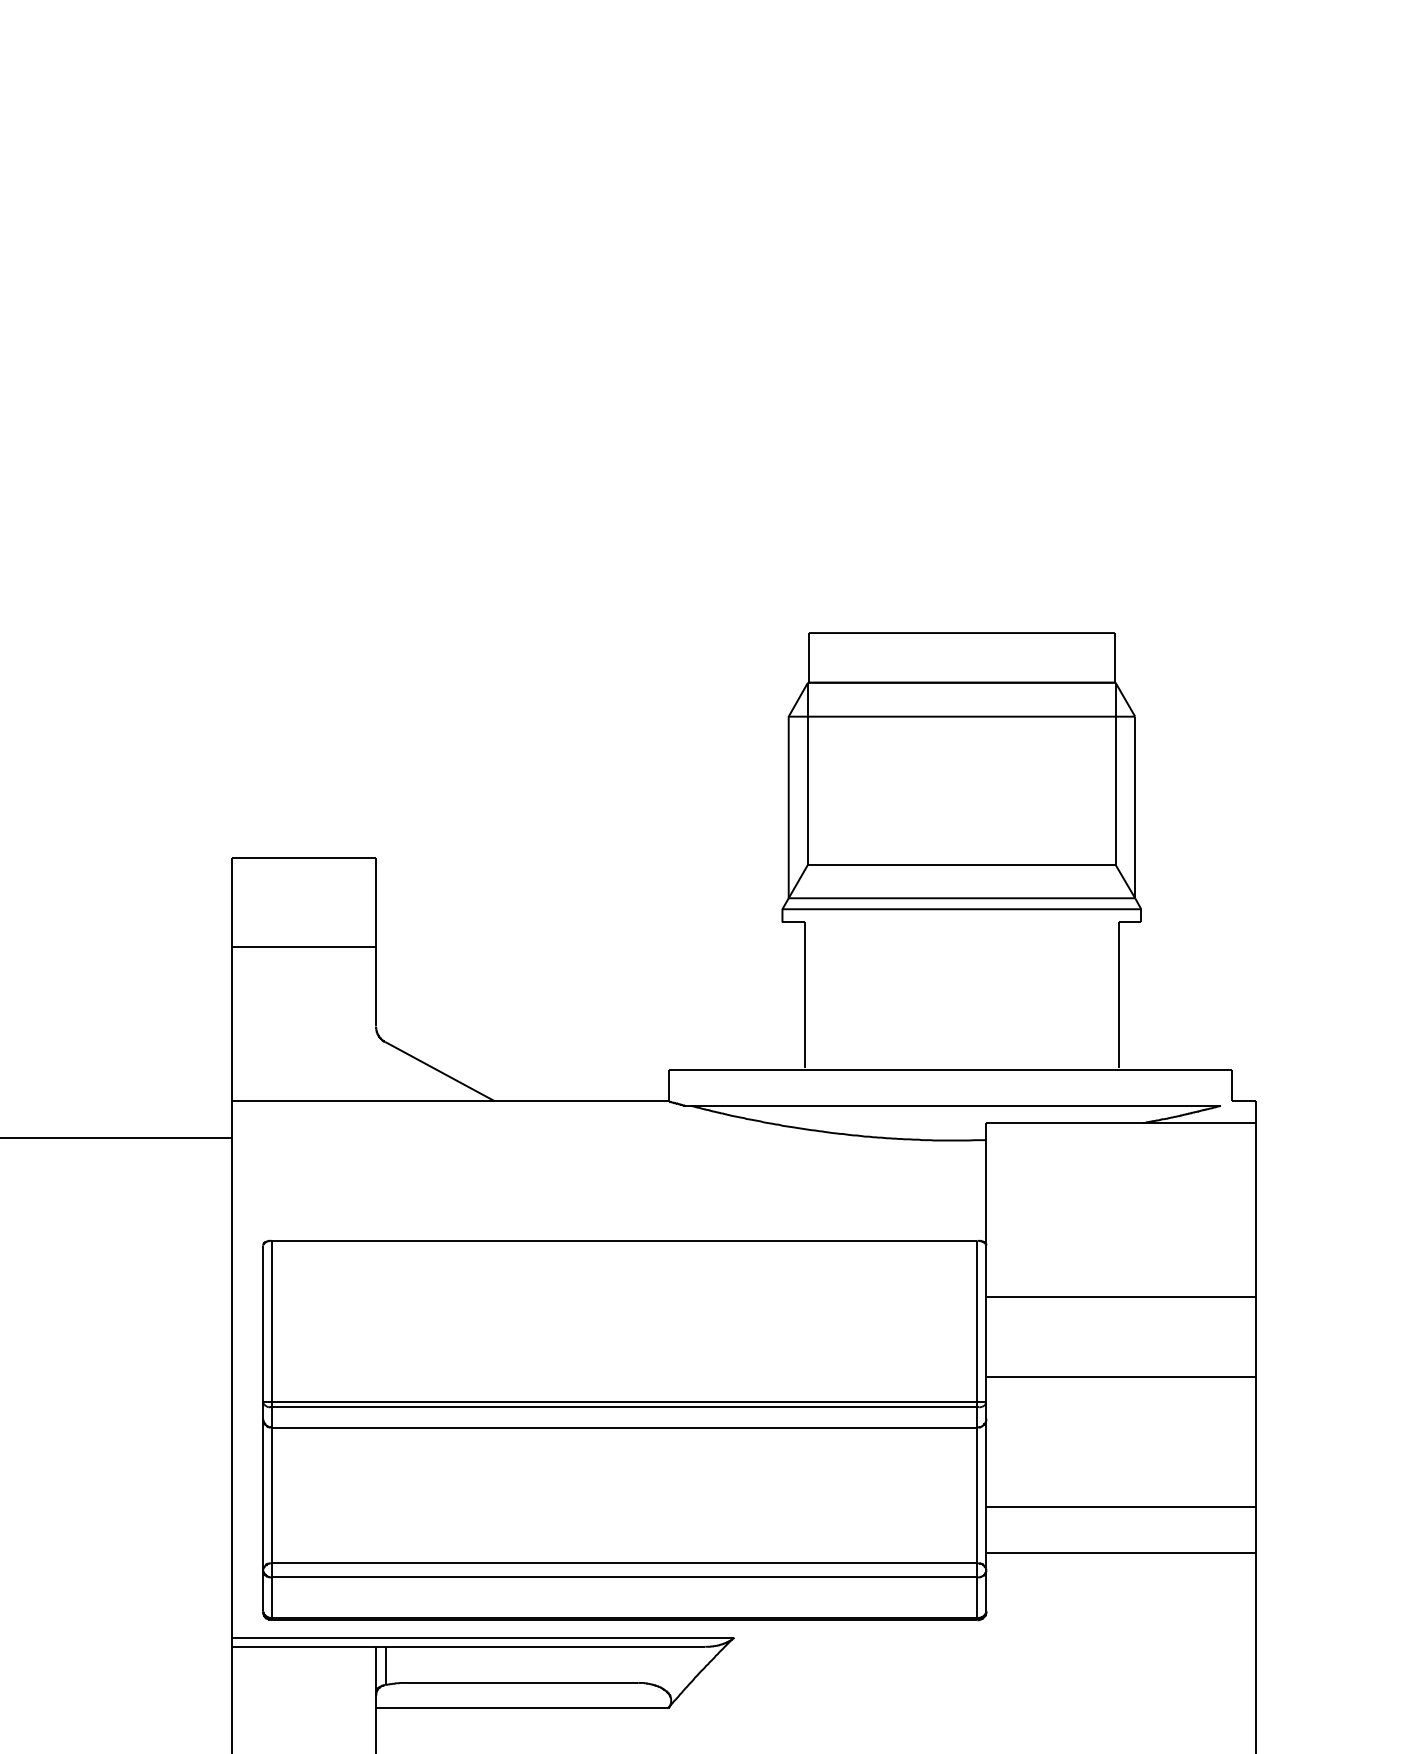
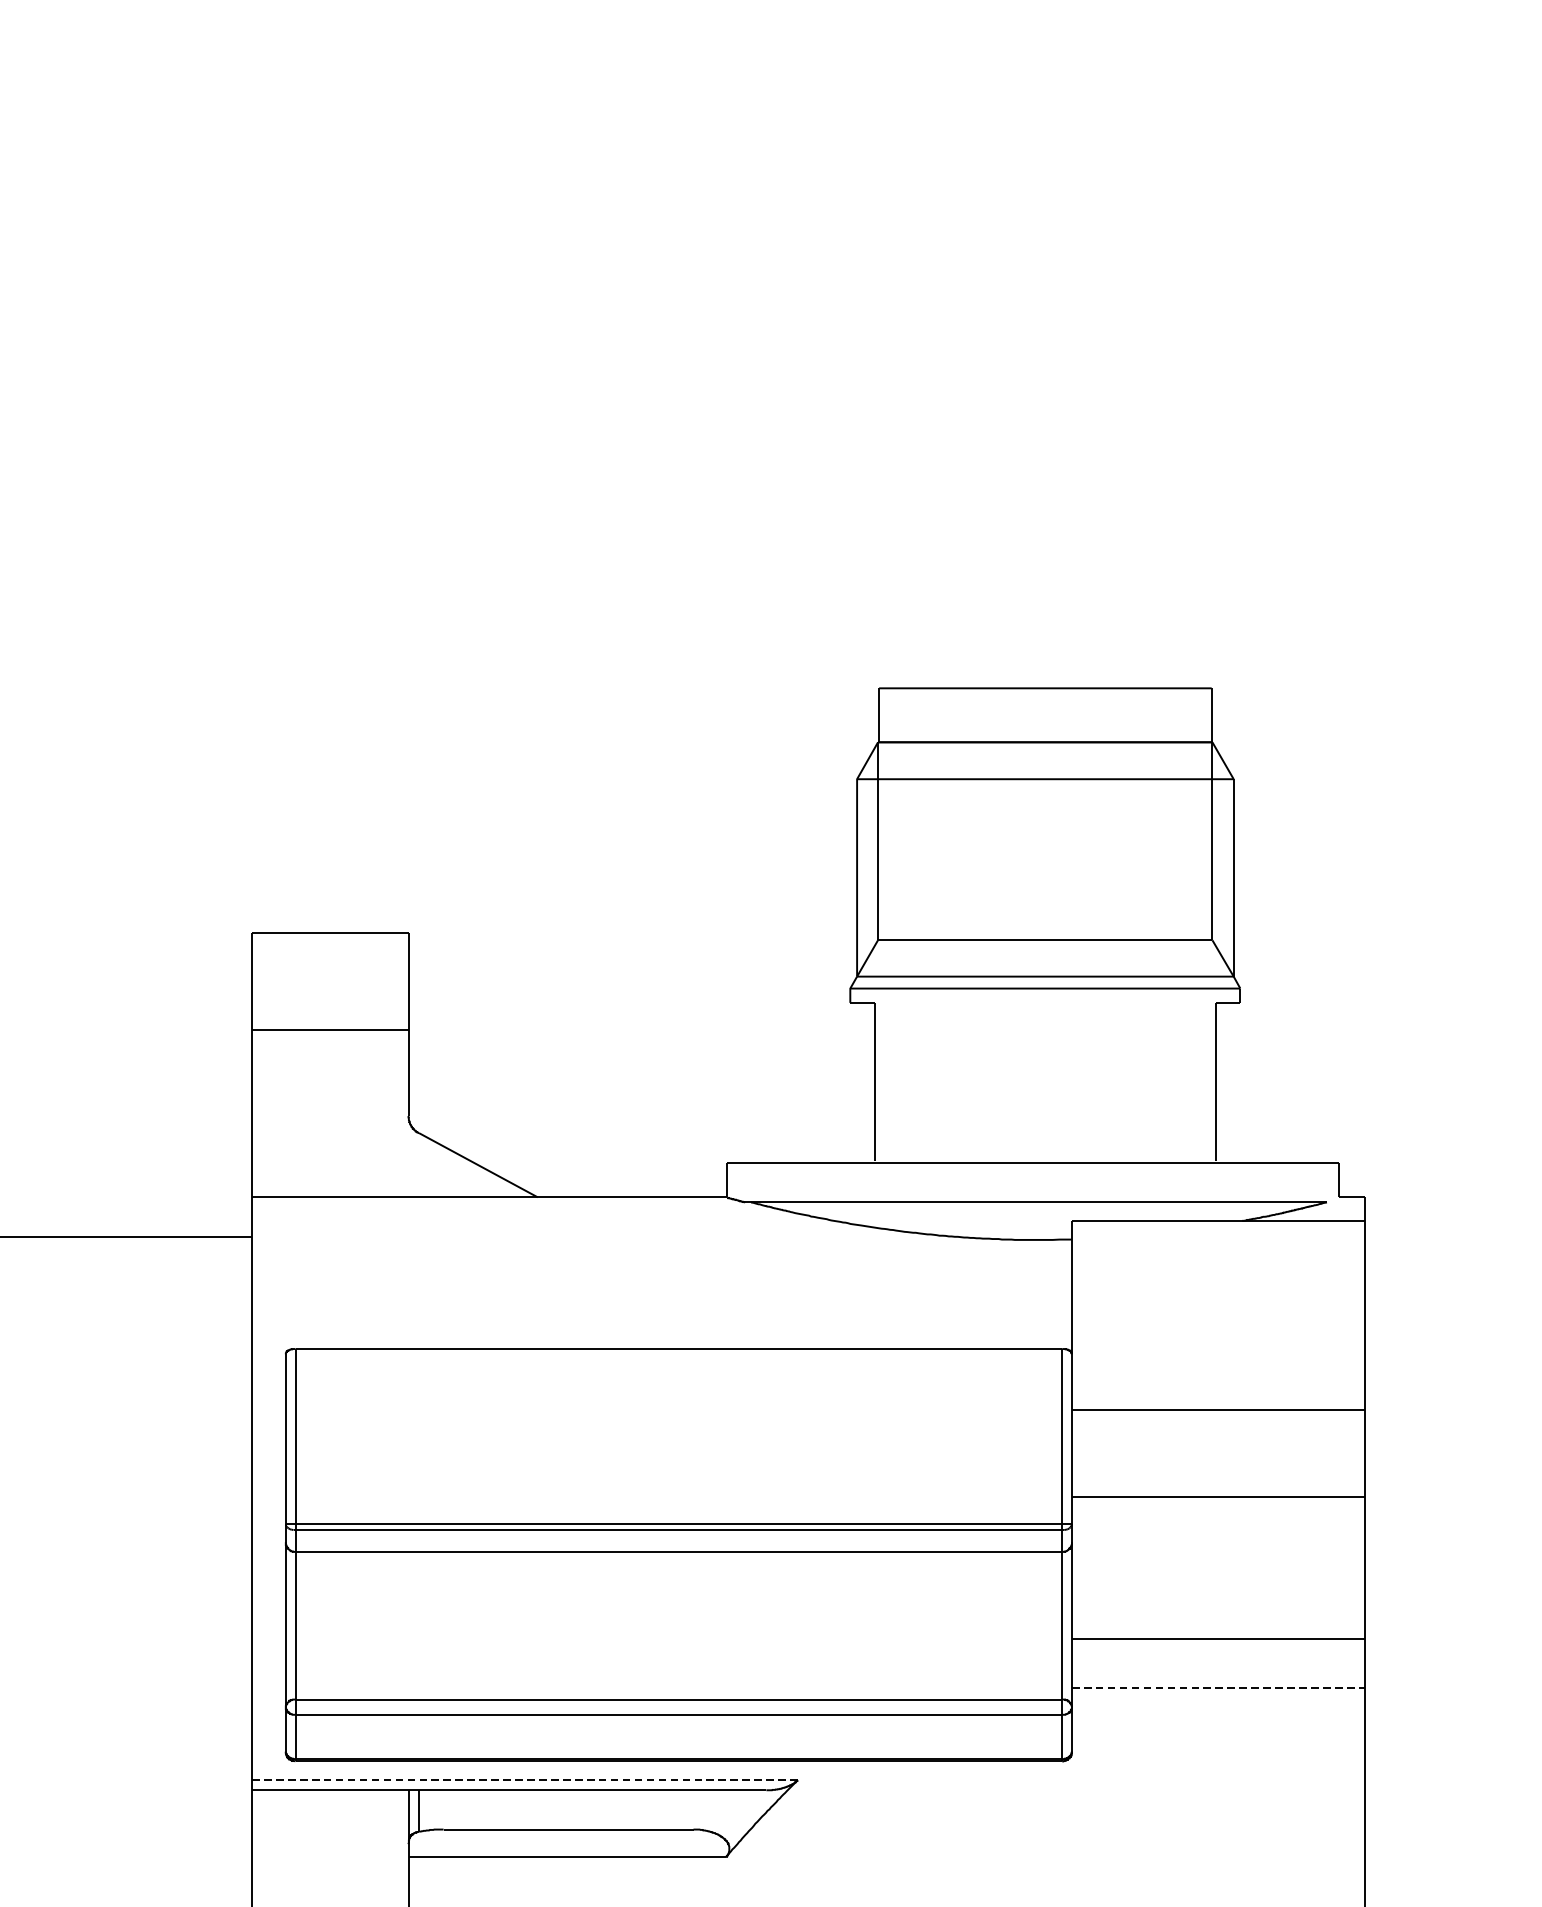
line: (1121, 1552) -> (1218, 1687), solid -> dashed
line: (483, 1637) -> (525, 1780), solid -> dashed

